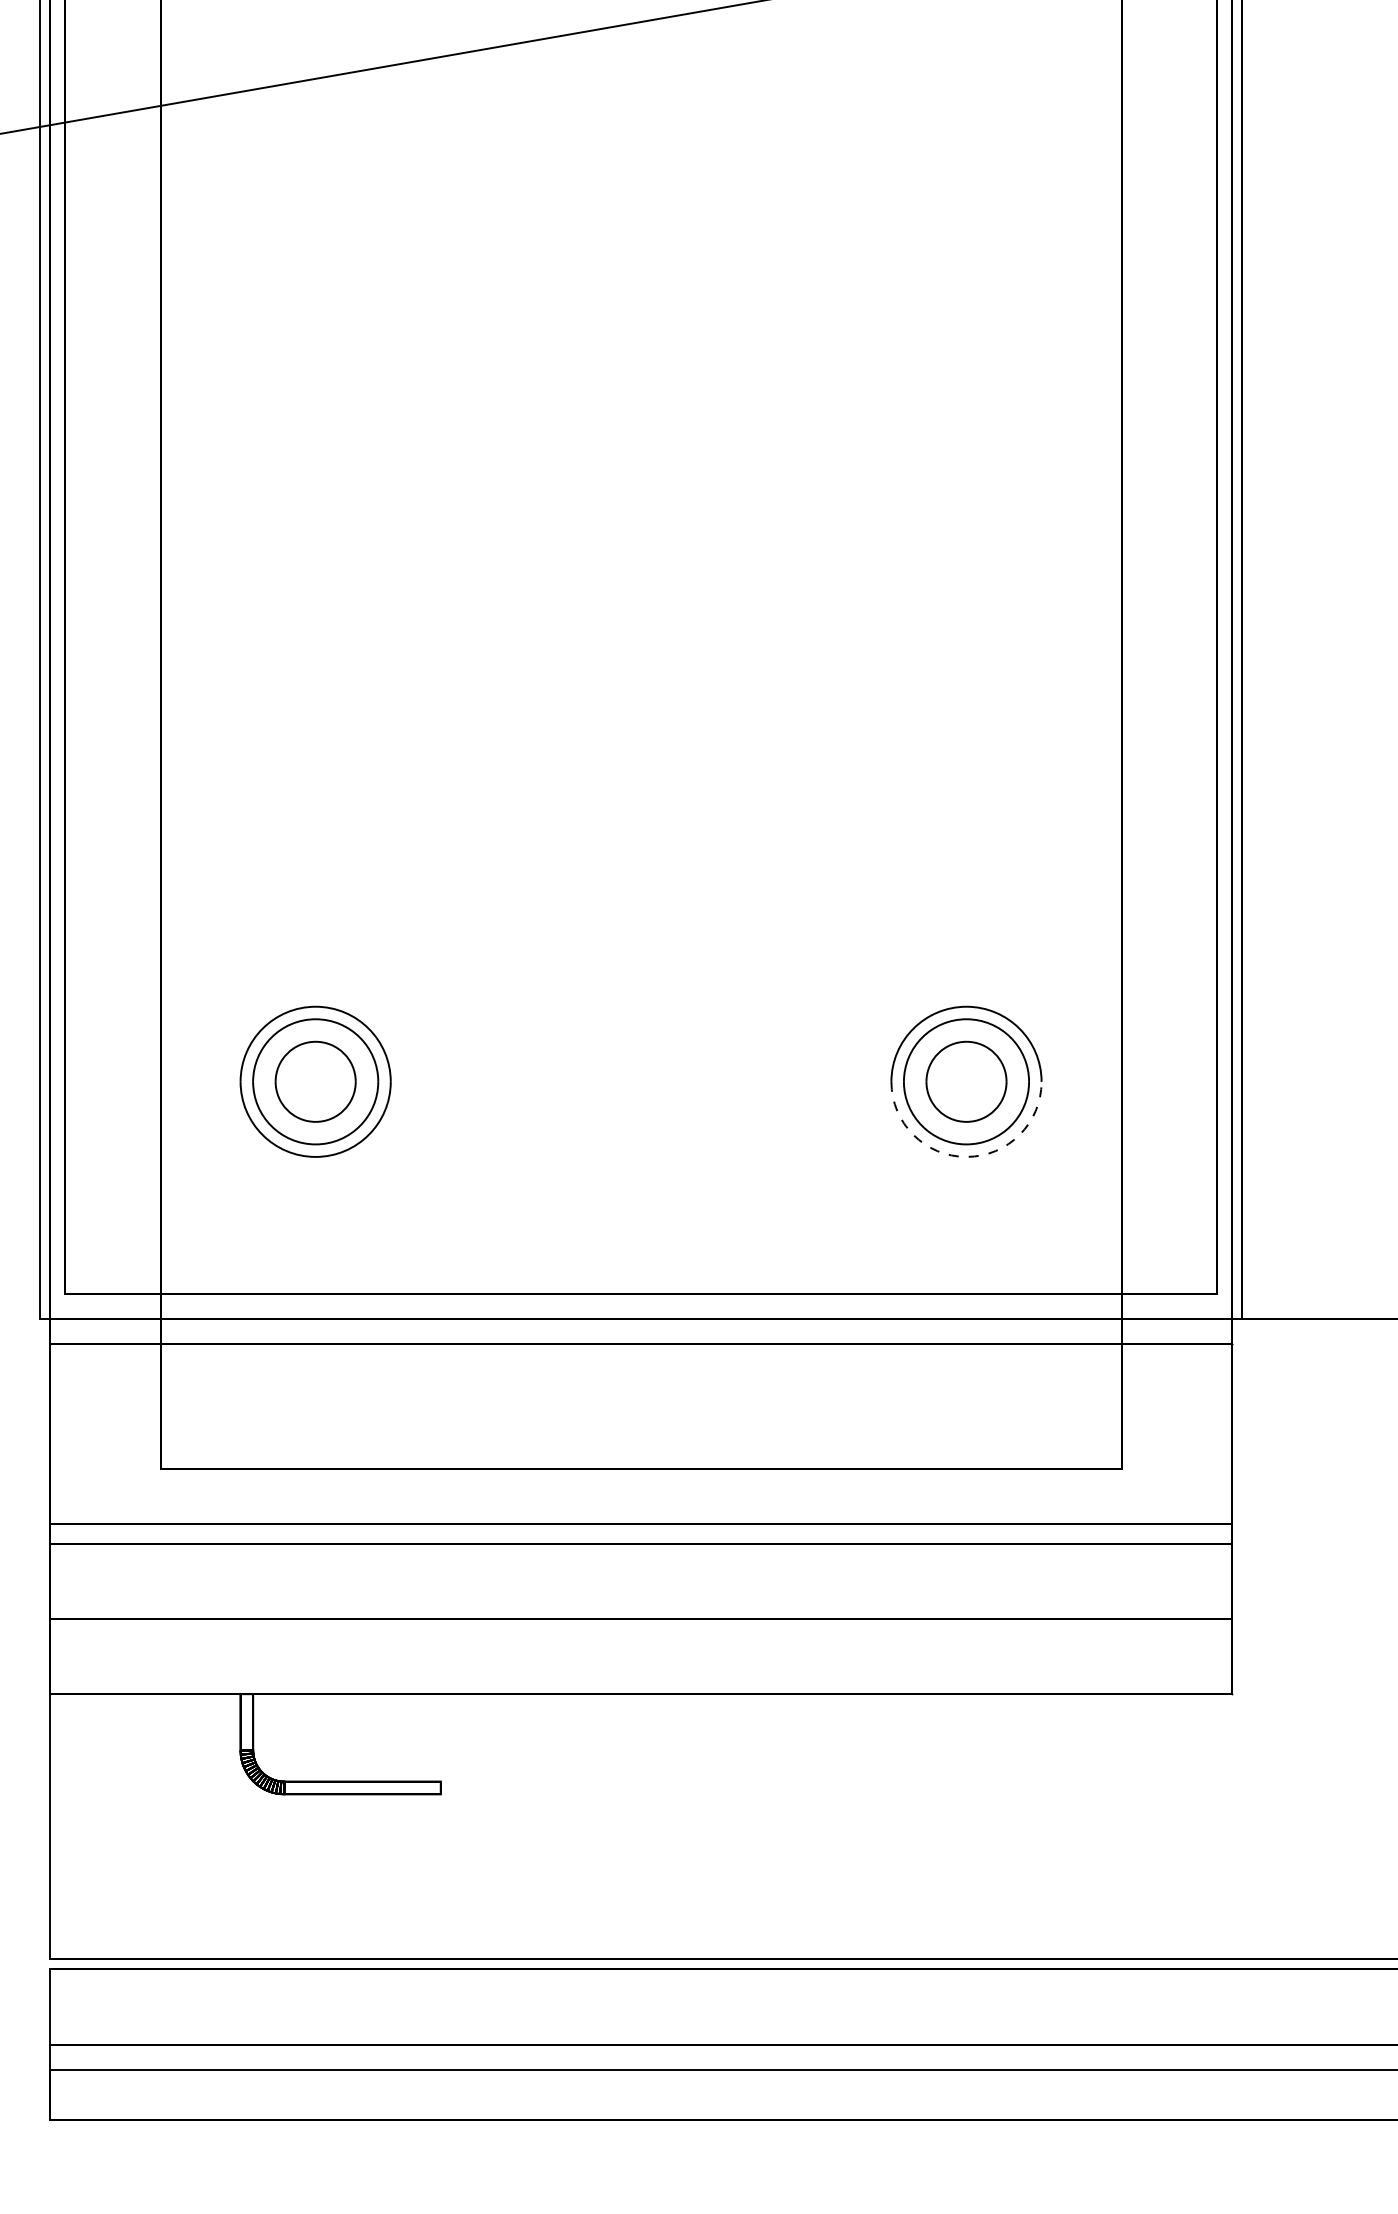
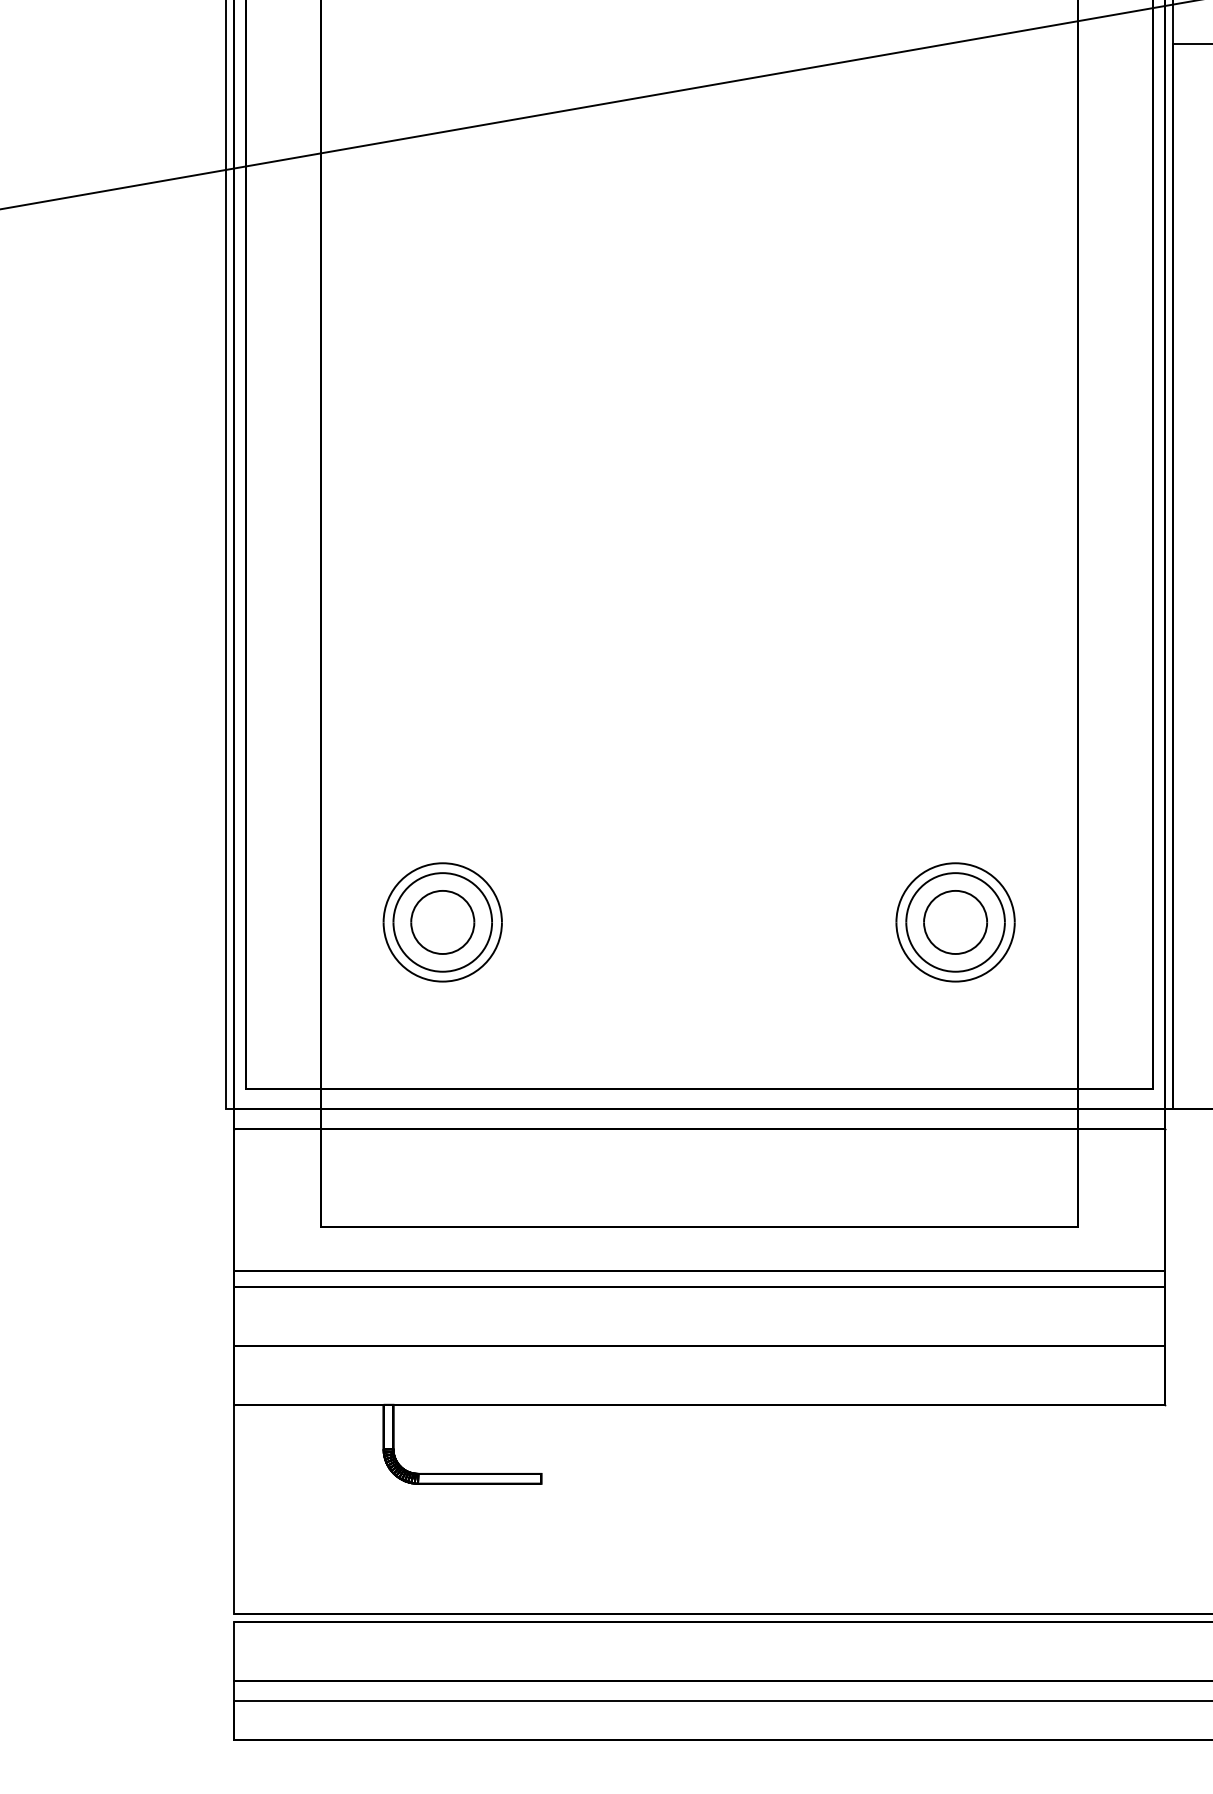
arc: (966, 1156) -> (955, 981), dashed -> solid

